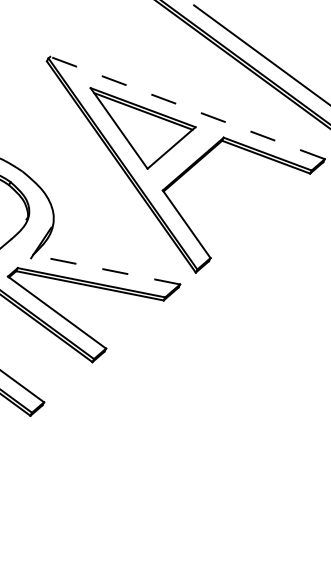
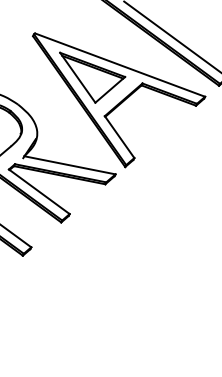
line: (188, 108) -> (120, 65), dashed -> solid
line: (105, 270) -> (69, 165), dashed -> solid

